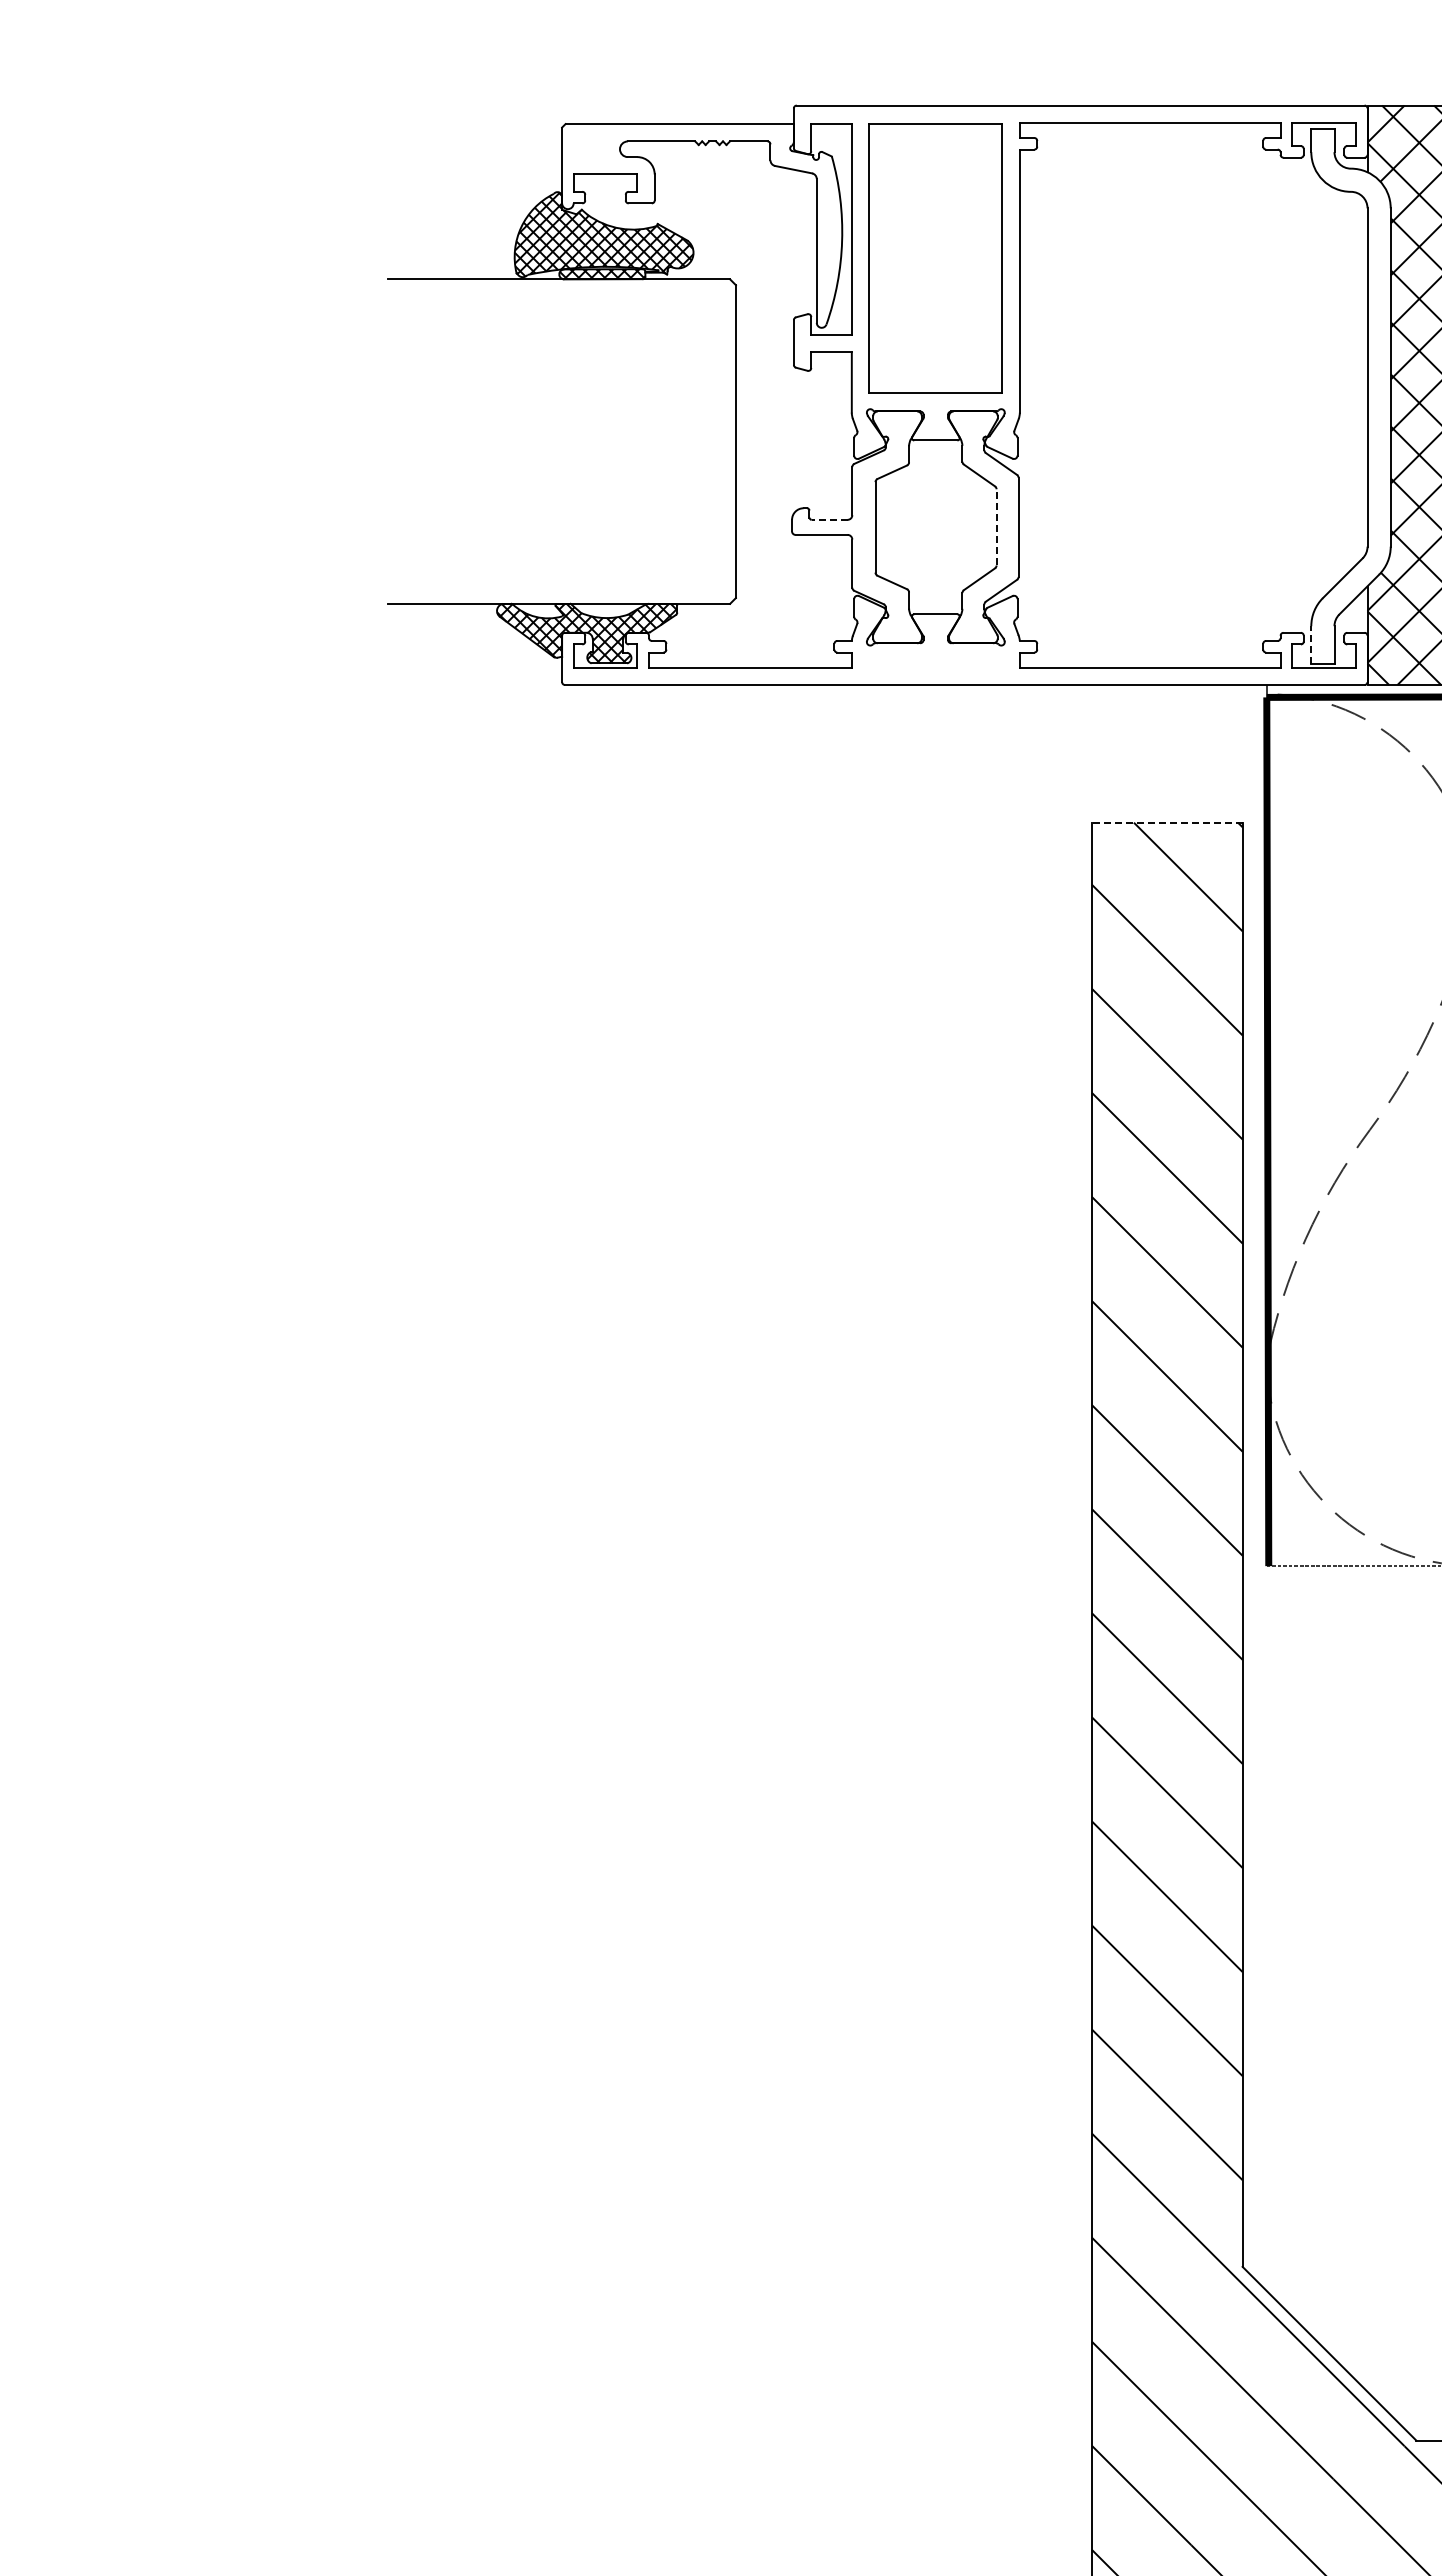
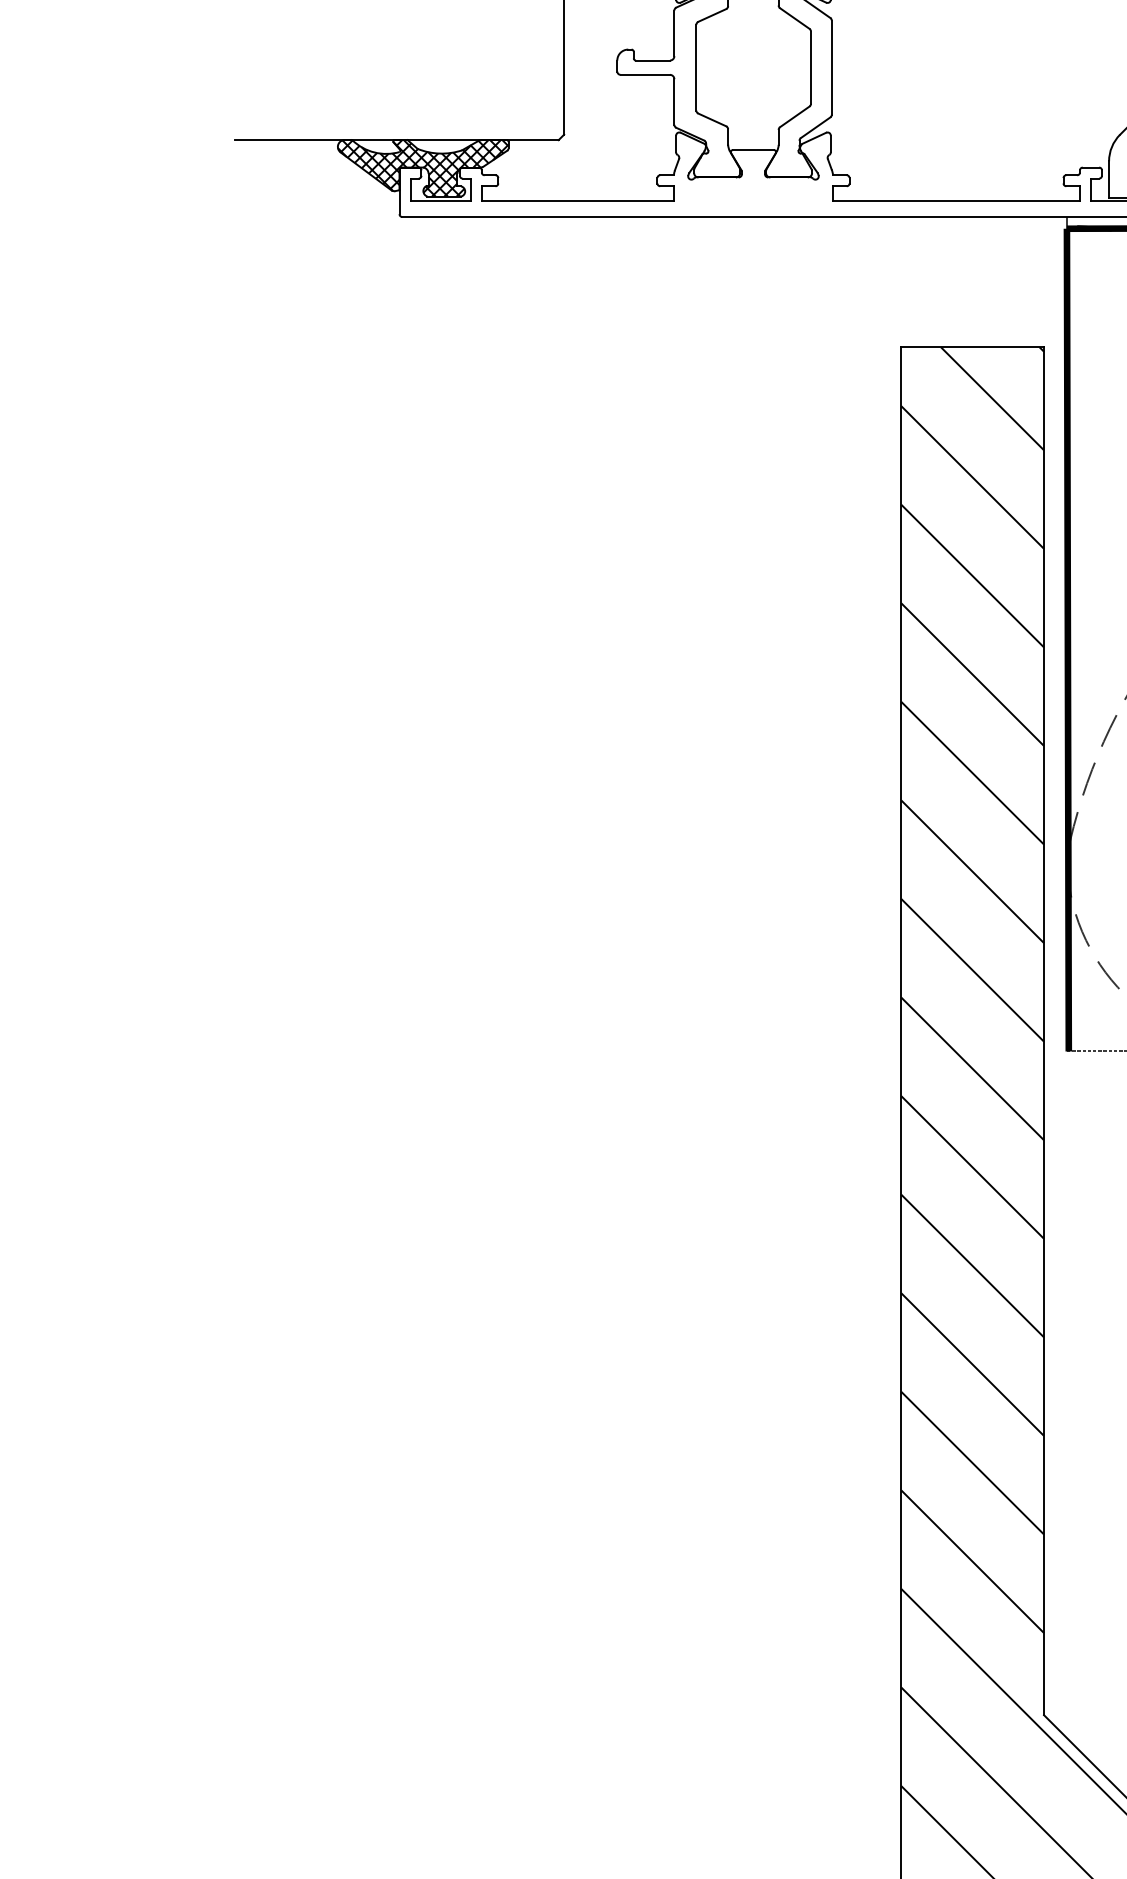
line: (829, 519) -> (652, 60), dashed -> solid
line: (996, 526) -> (810, 66), dashed -> solid
line: (1311, 644) -> (1109, 178), dashed -> solid
line: (1166, 822) -> (971, 347), dashed -> solid

